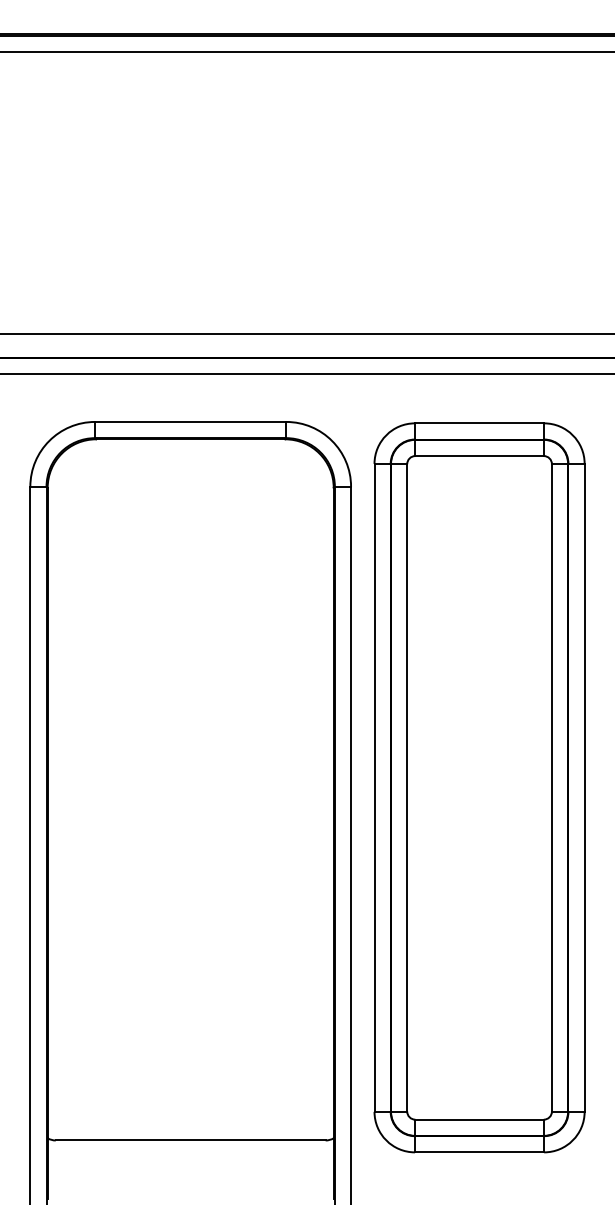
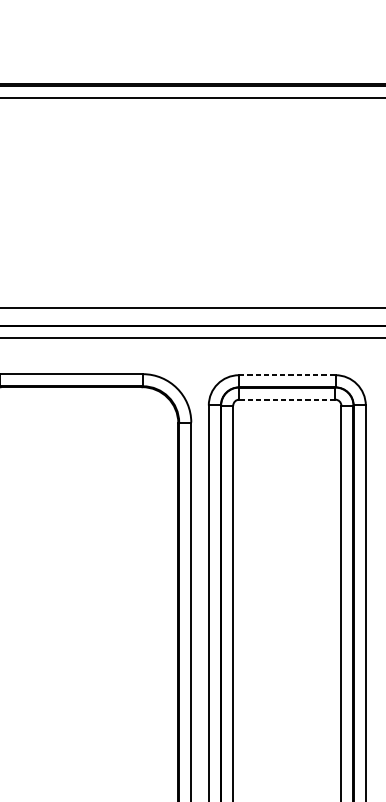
line: (479, 423) -> (287, 375), solid -> dashed
line: (479, 456) -> (287, 399), solid -> dashed

